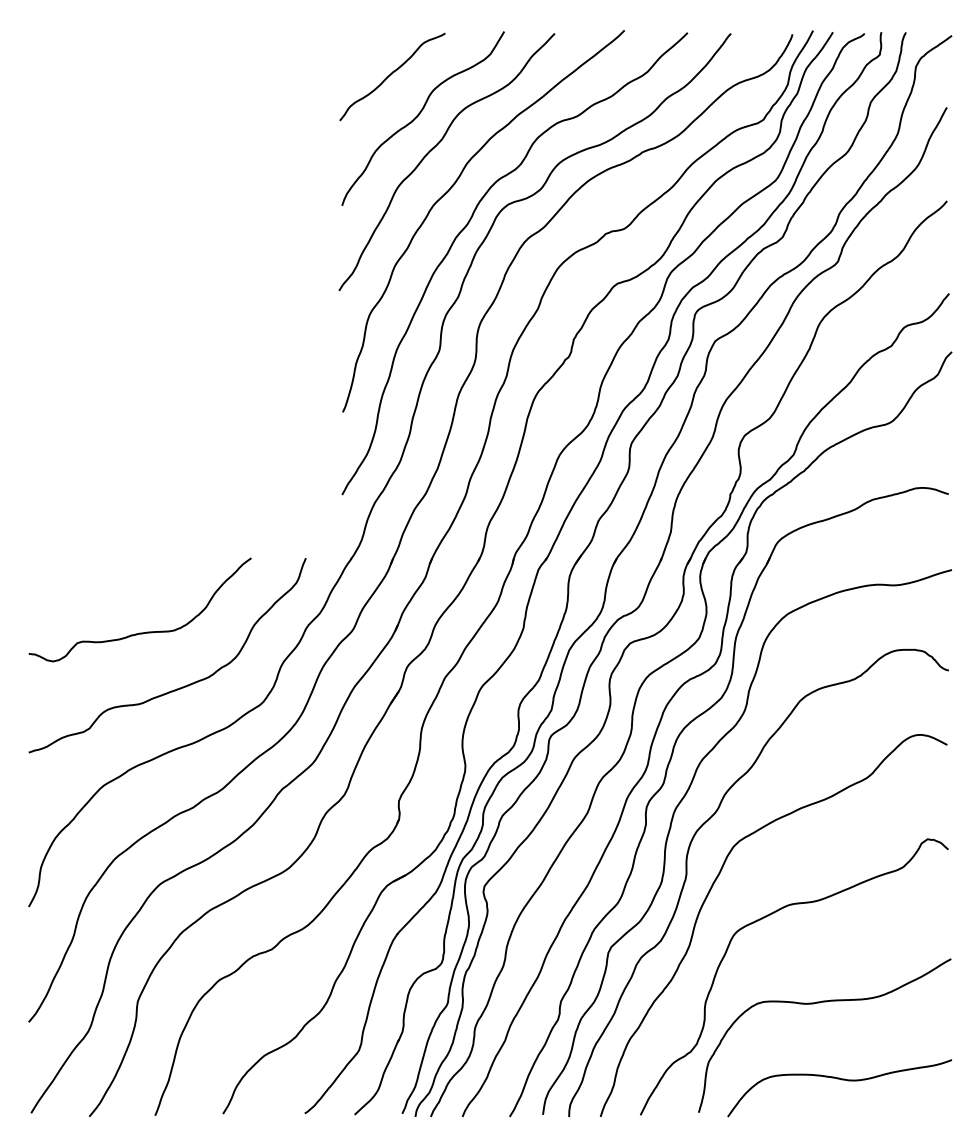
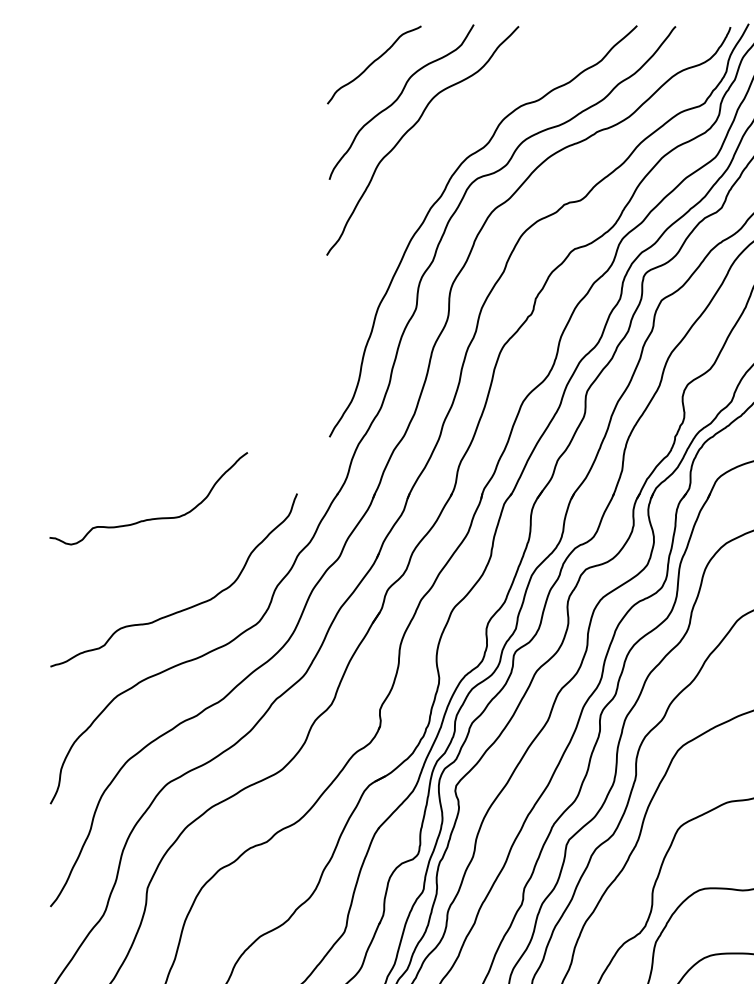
curve: (449, 191) -> (425, 167), removed
curve: (139, 632) -> (148, 518), moved

